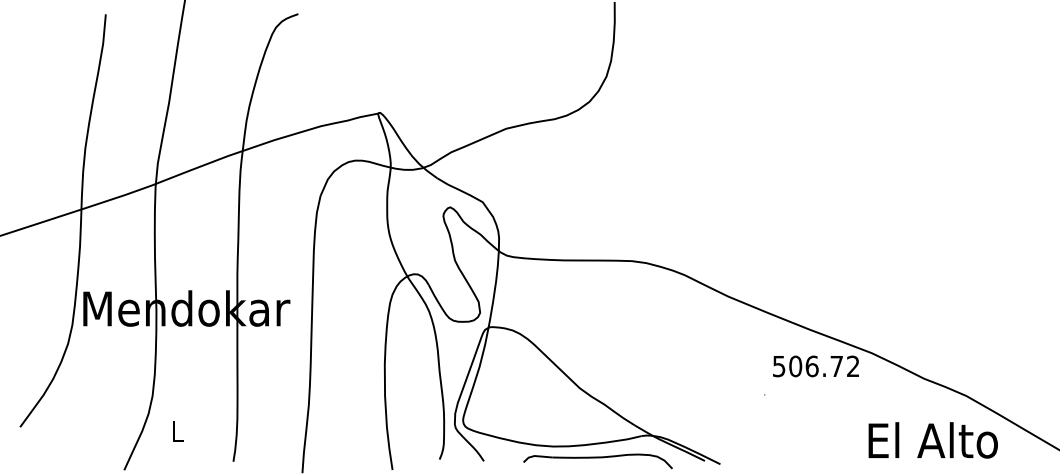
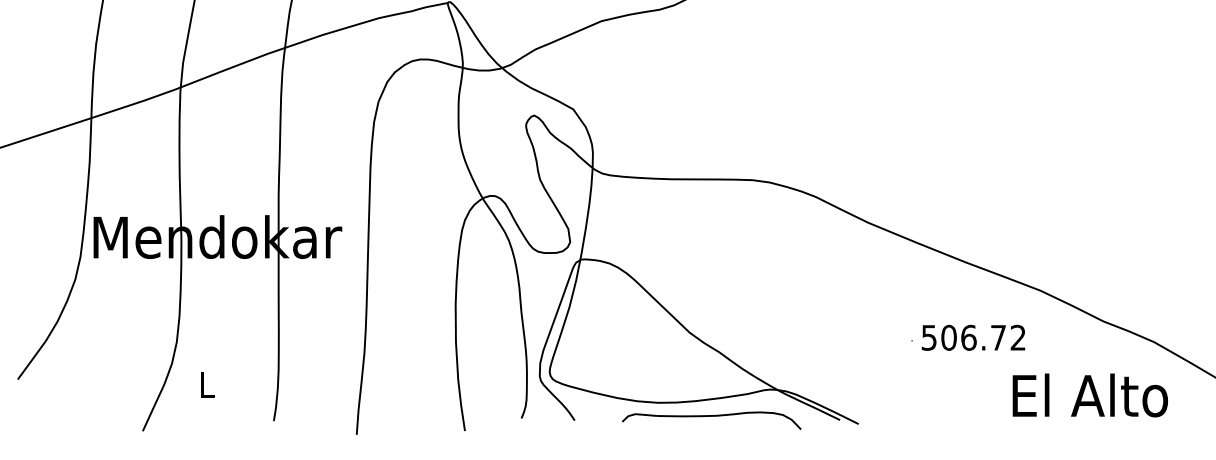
text: (815, 366) -> (972, 337), moved
text: (932, 440) -> (1089, 395), moved

